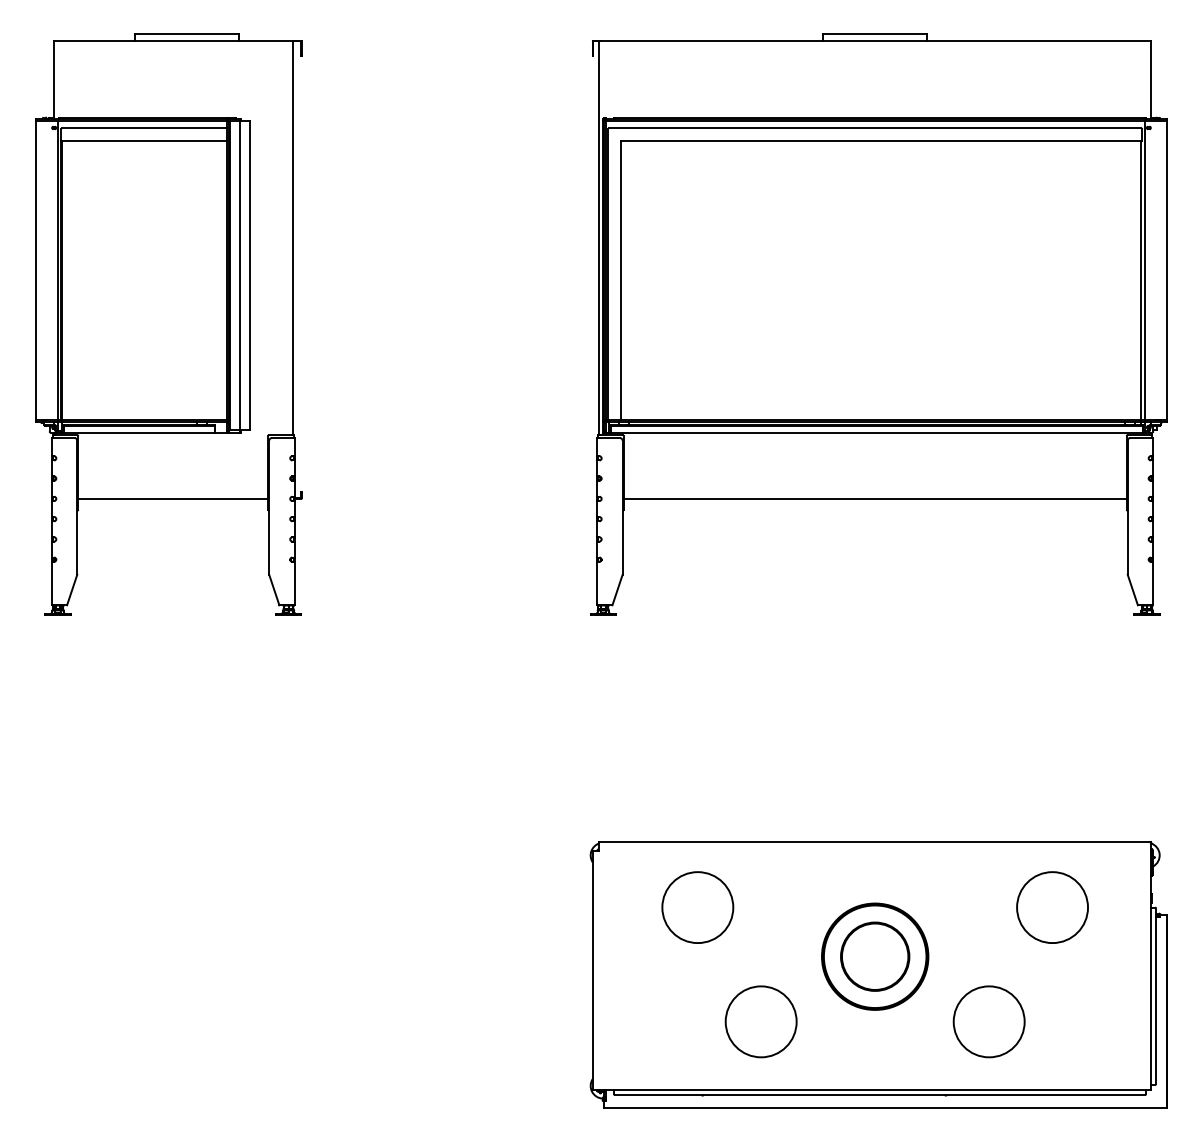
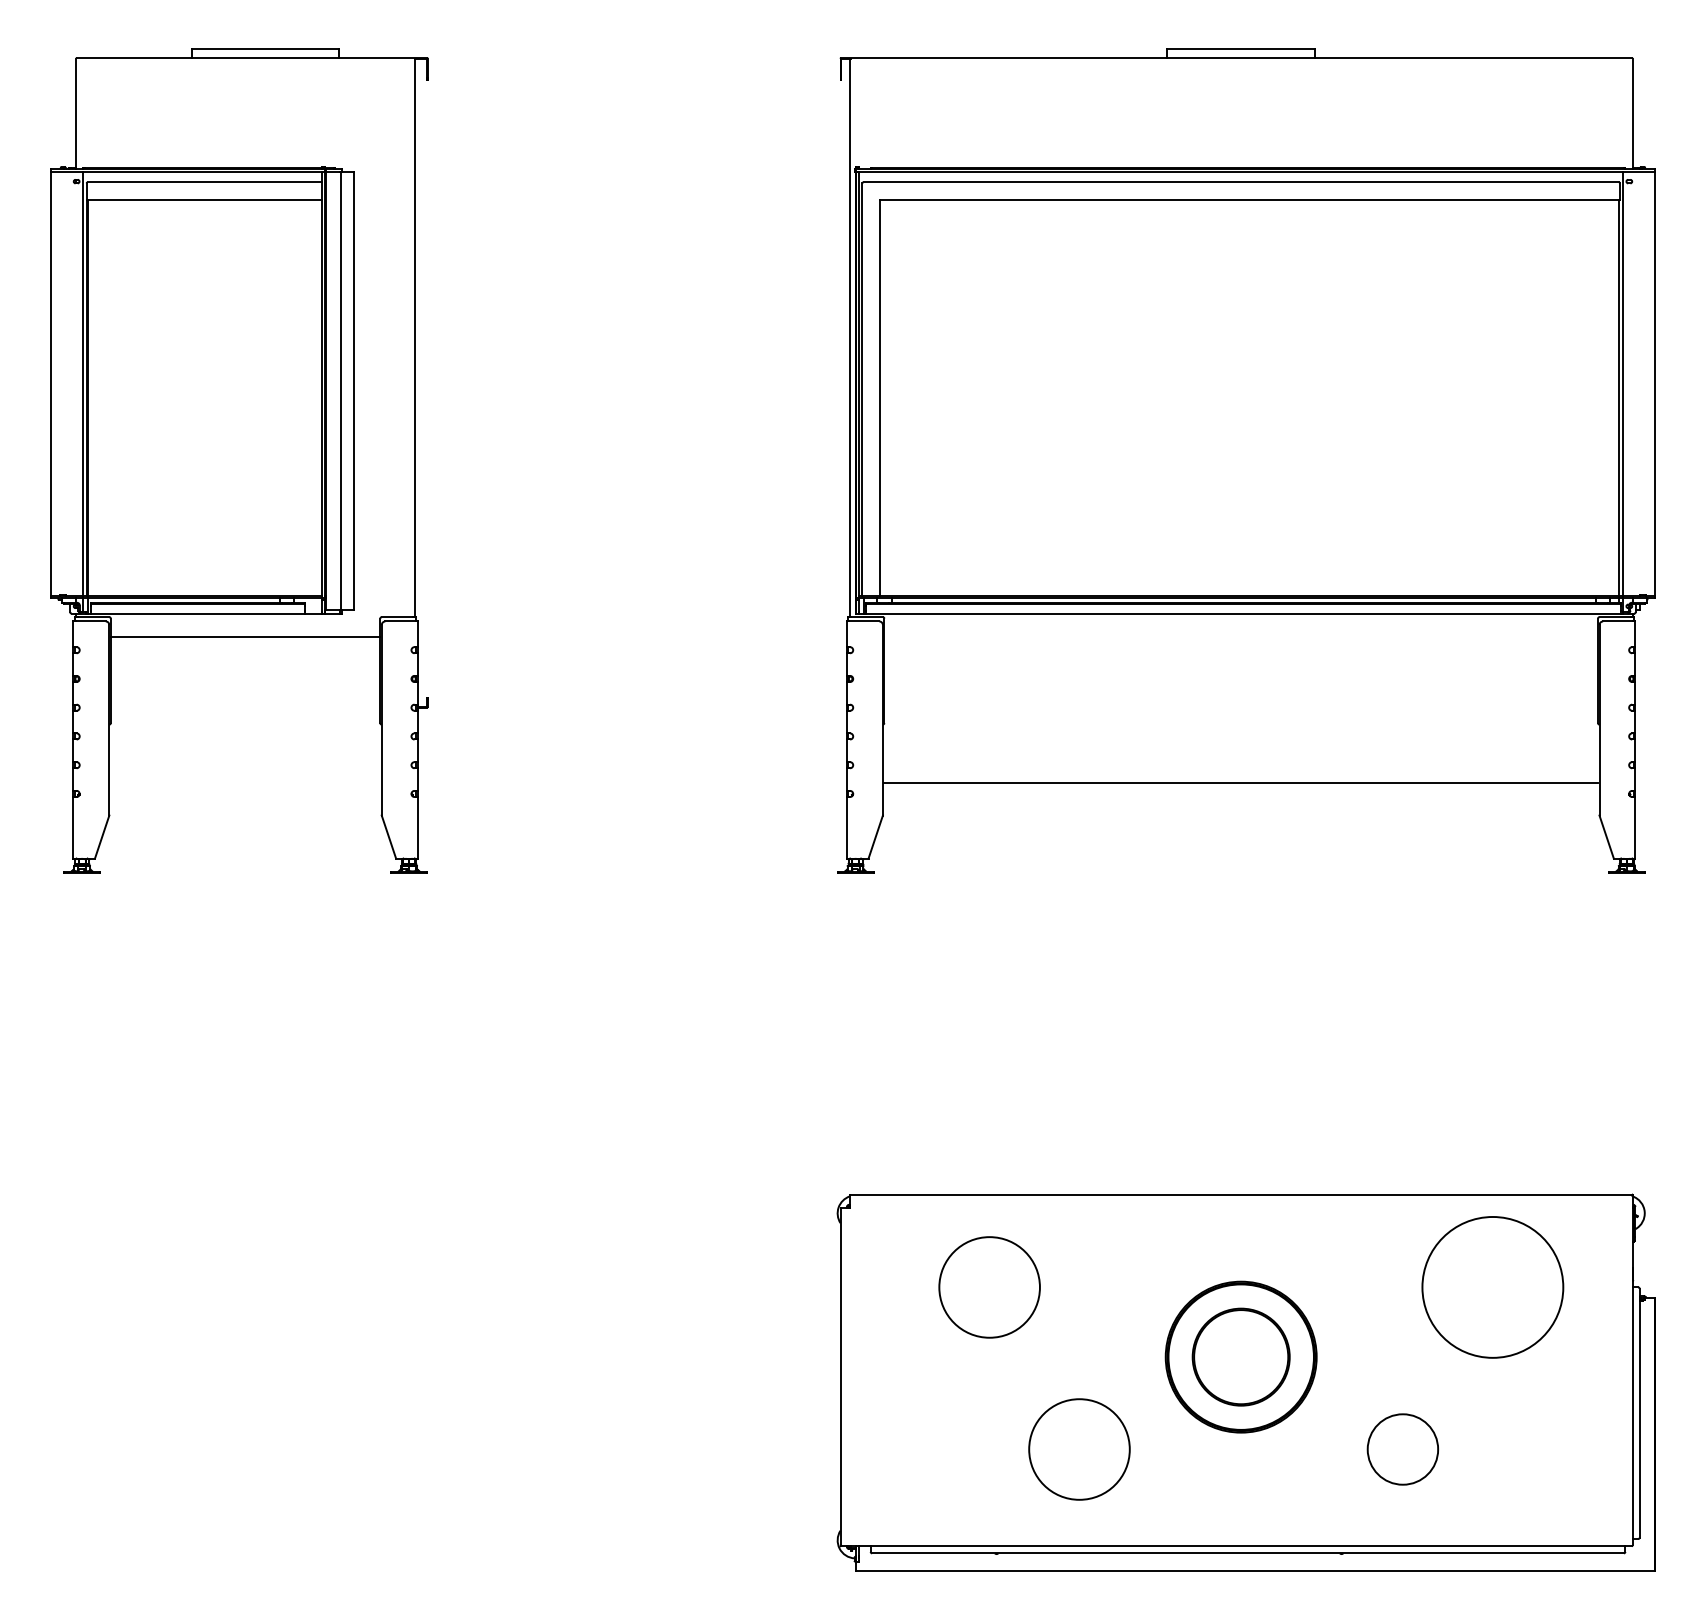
line: (173, 498) -> (245, 636), moved
line: (875, 498) -> (1241, 782), moved
circle: (1052, 907) -> (1492, 1287), size x1.4
circle: (988, 1021) -> (1402, 1449), size x0.7

